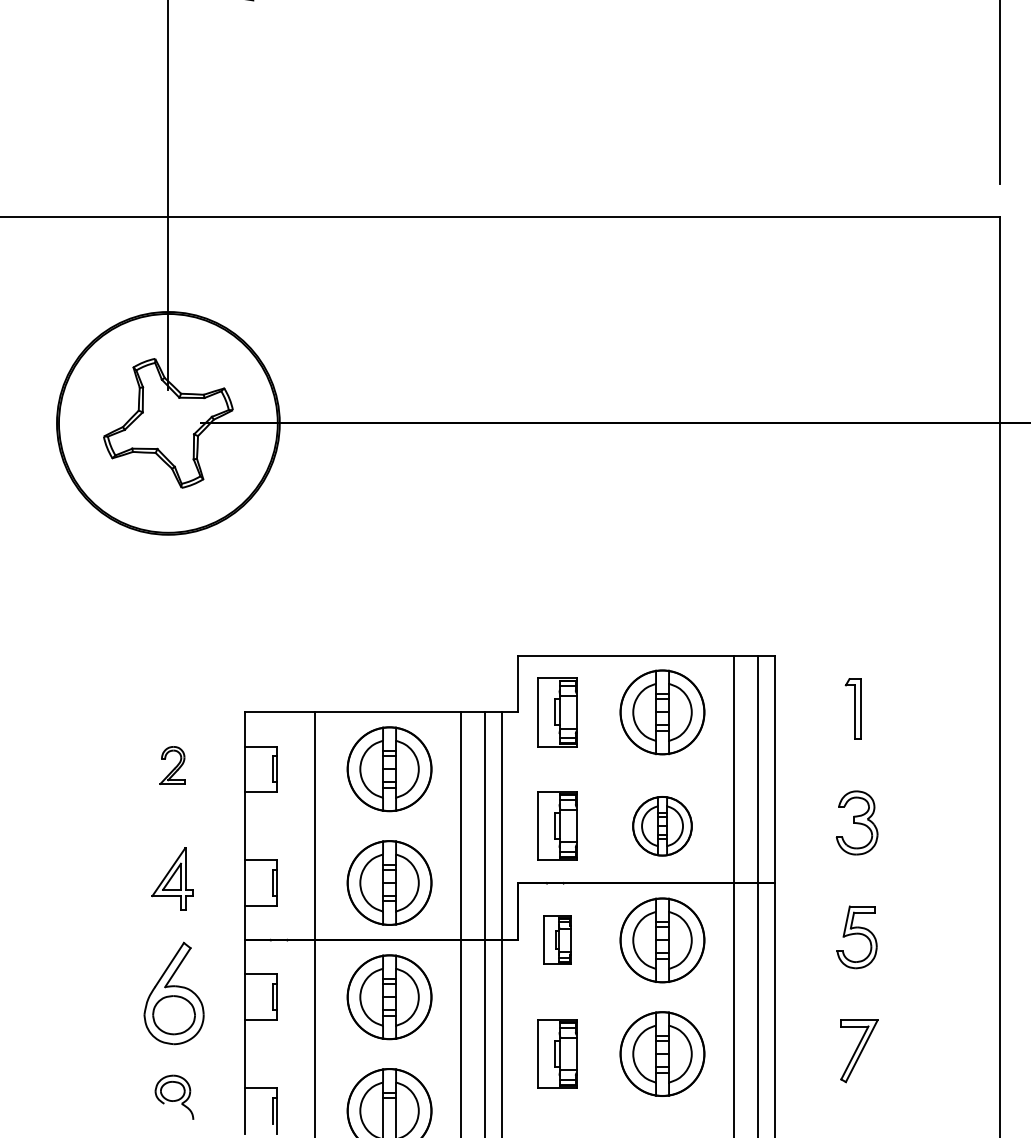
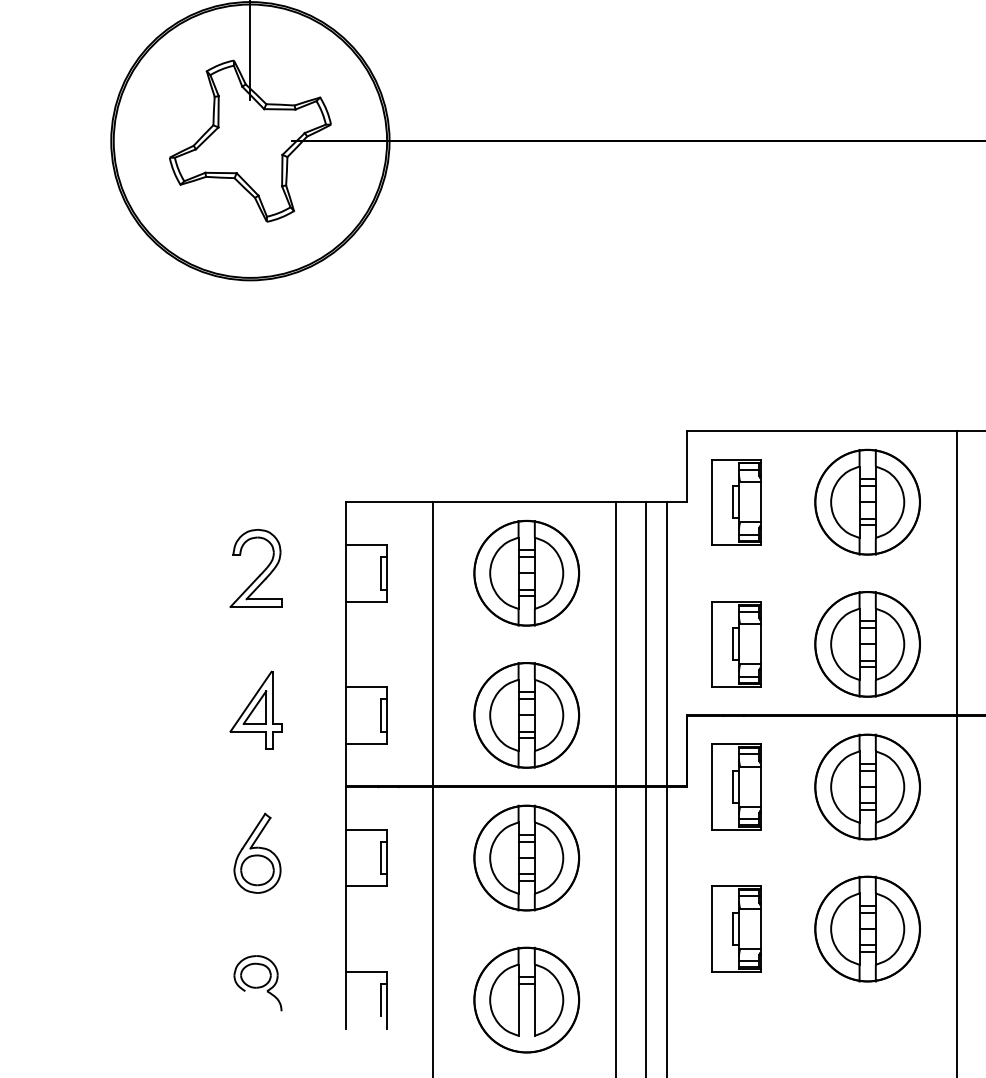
part: (172, 765) -> (255, 568), size x1.67
part: (662, 826) -> (867, 644), size x1.43
part: (557, 939) -> (736, 785), size x1.43
part: (173, 993) -> (256, 853), size x0.62

